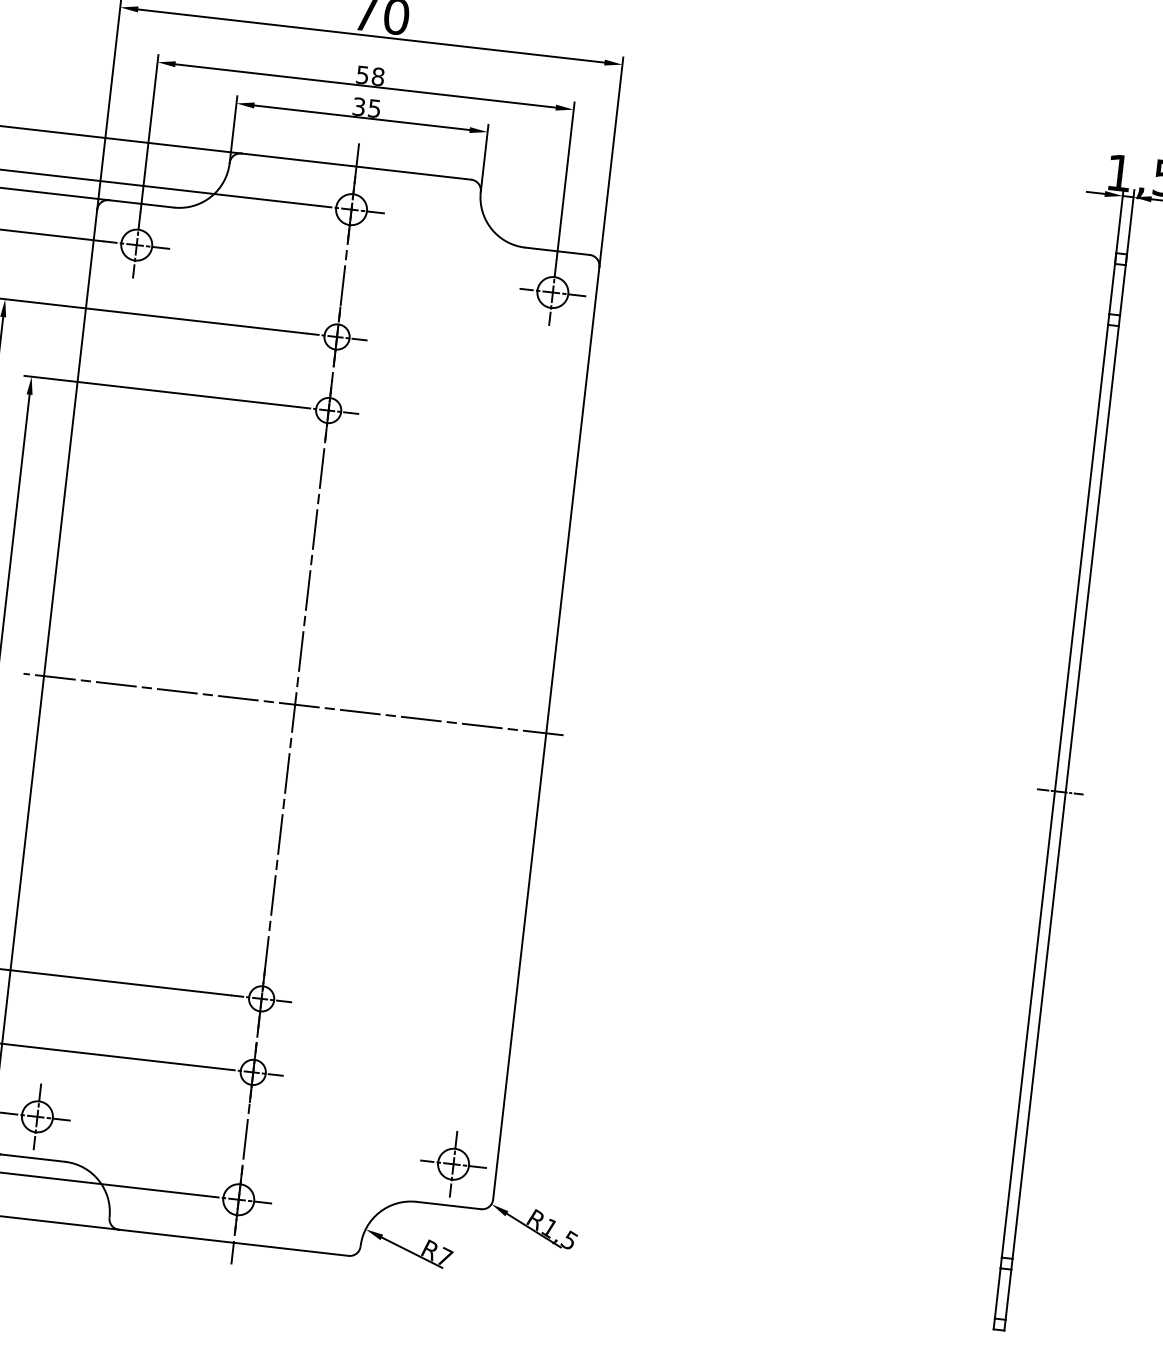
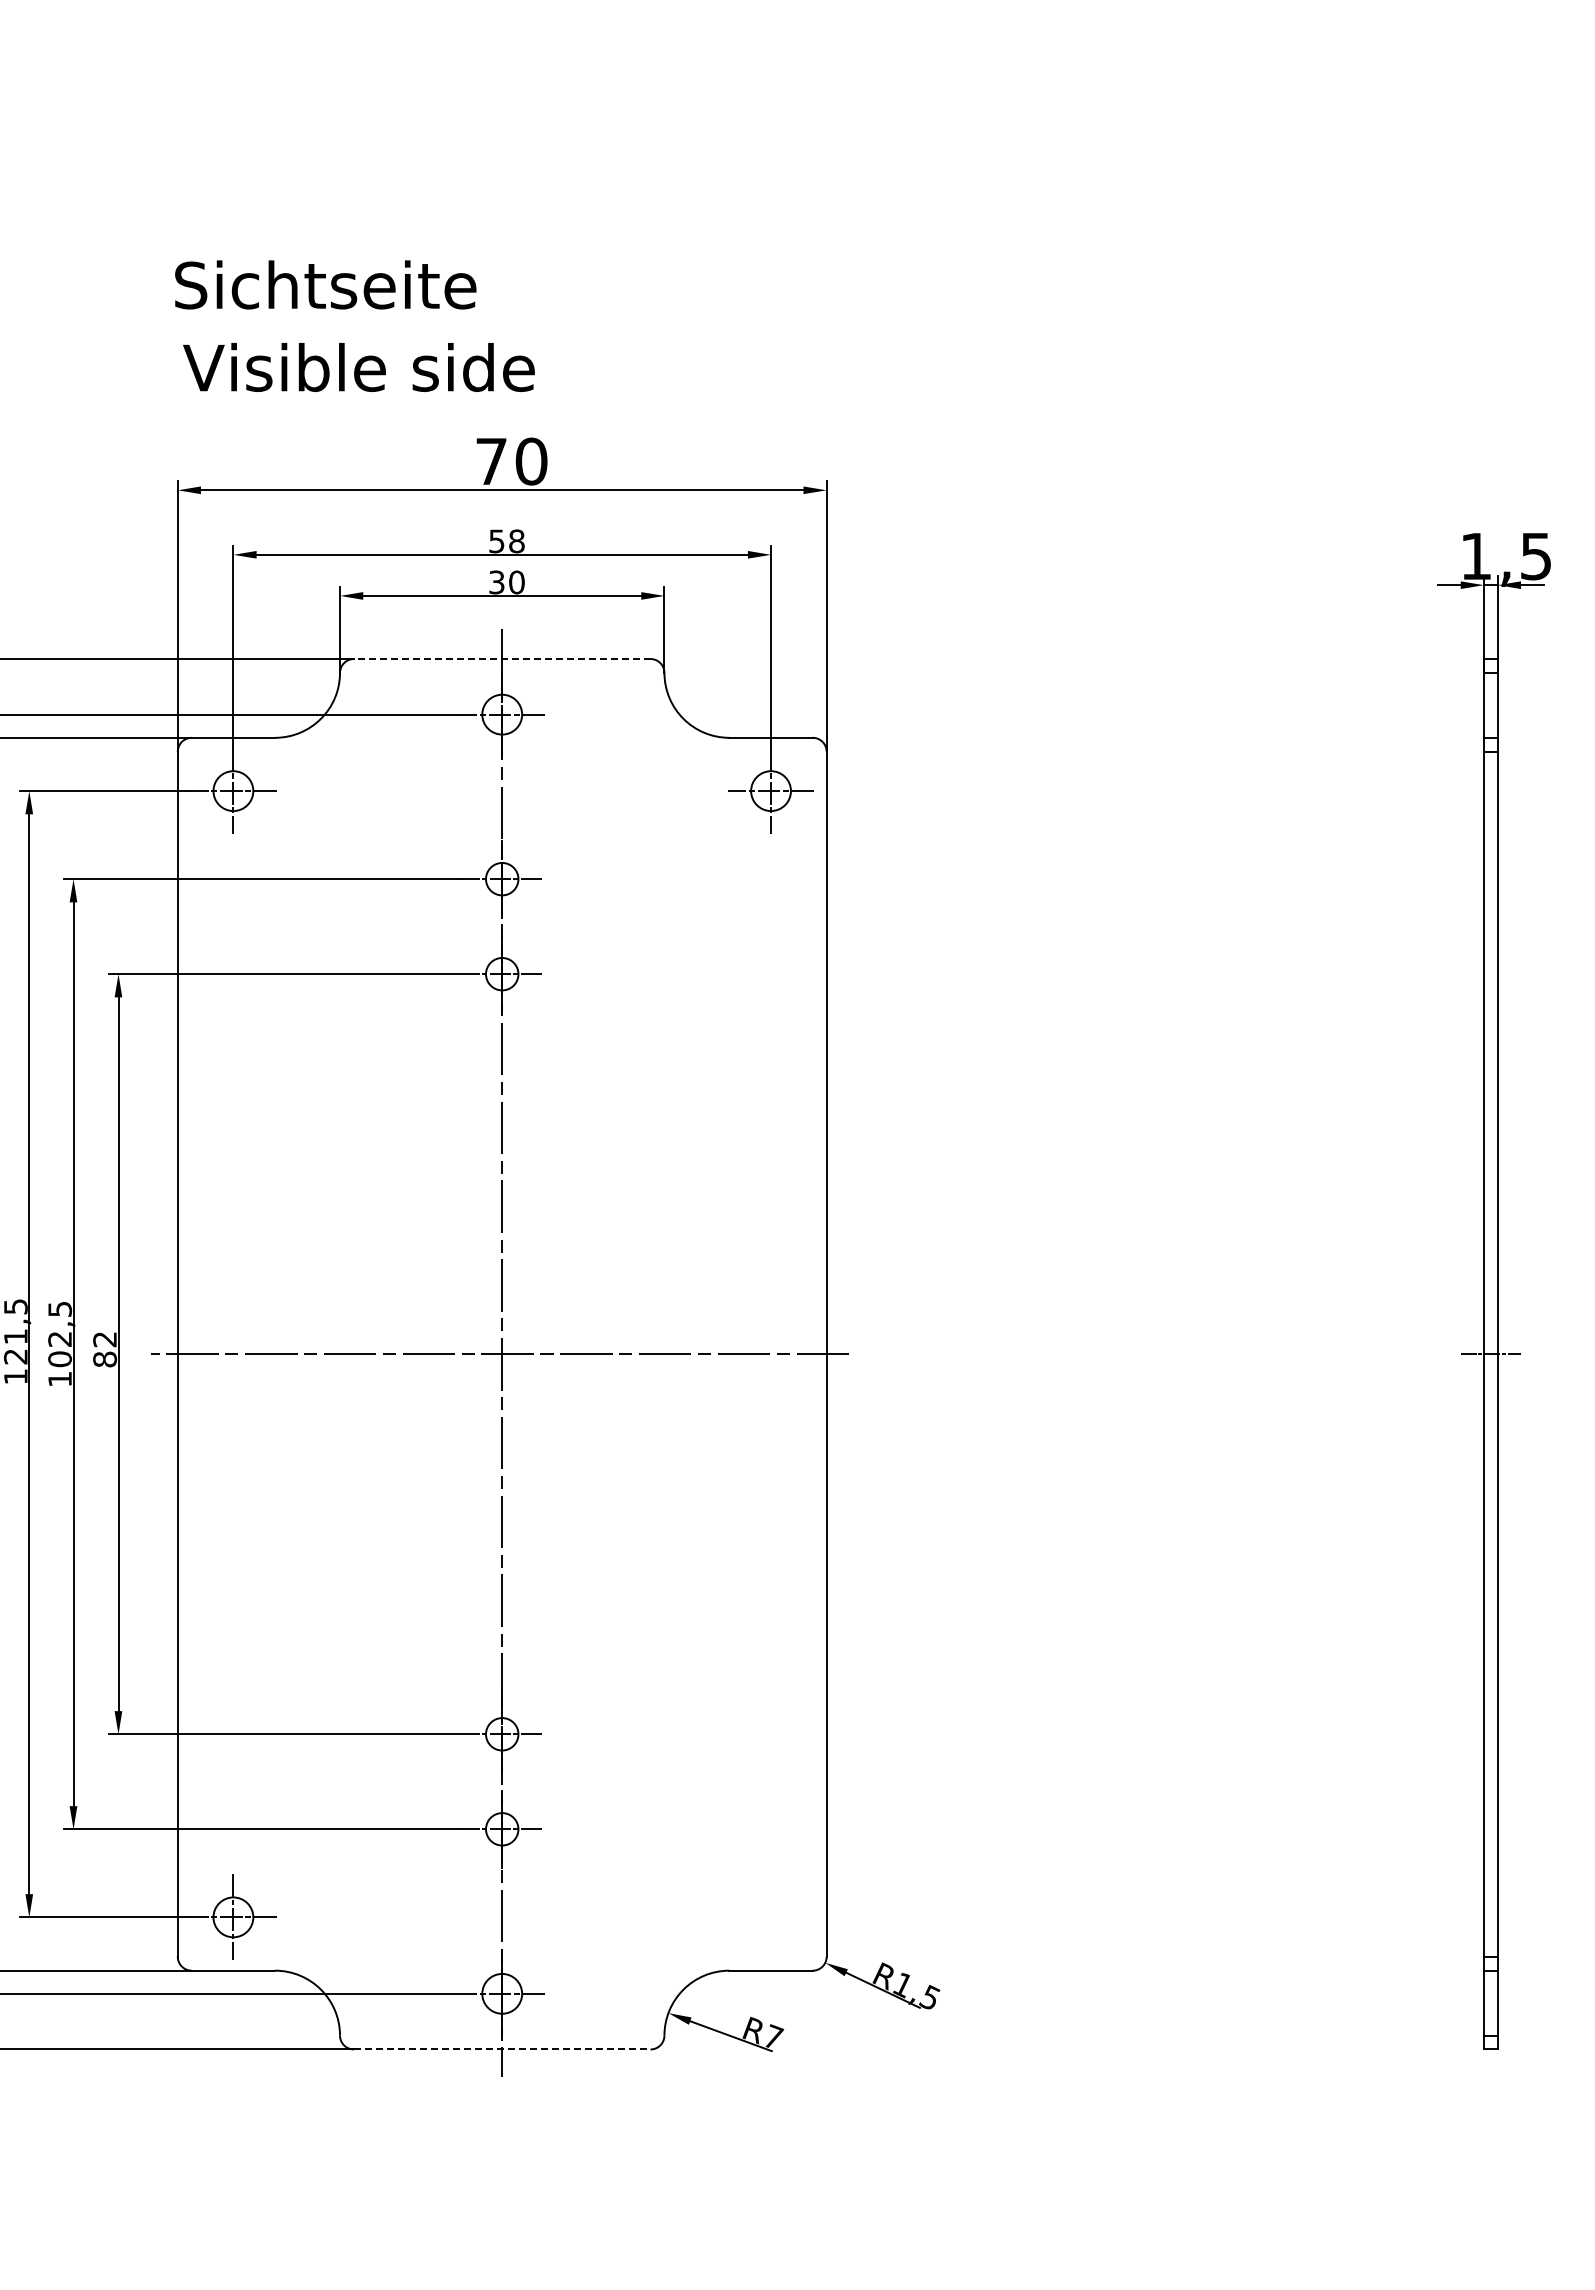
text: (374, 108) -> (516, 582), 35 -> 30
line: (355, 166) -> (501, 659), solid -> dashed
part: (453, 1163) -> (770, 1916), removed
line: (234, 1242) -> (502, 2049), solid -> dashed

